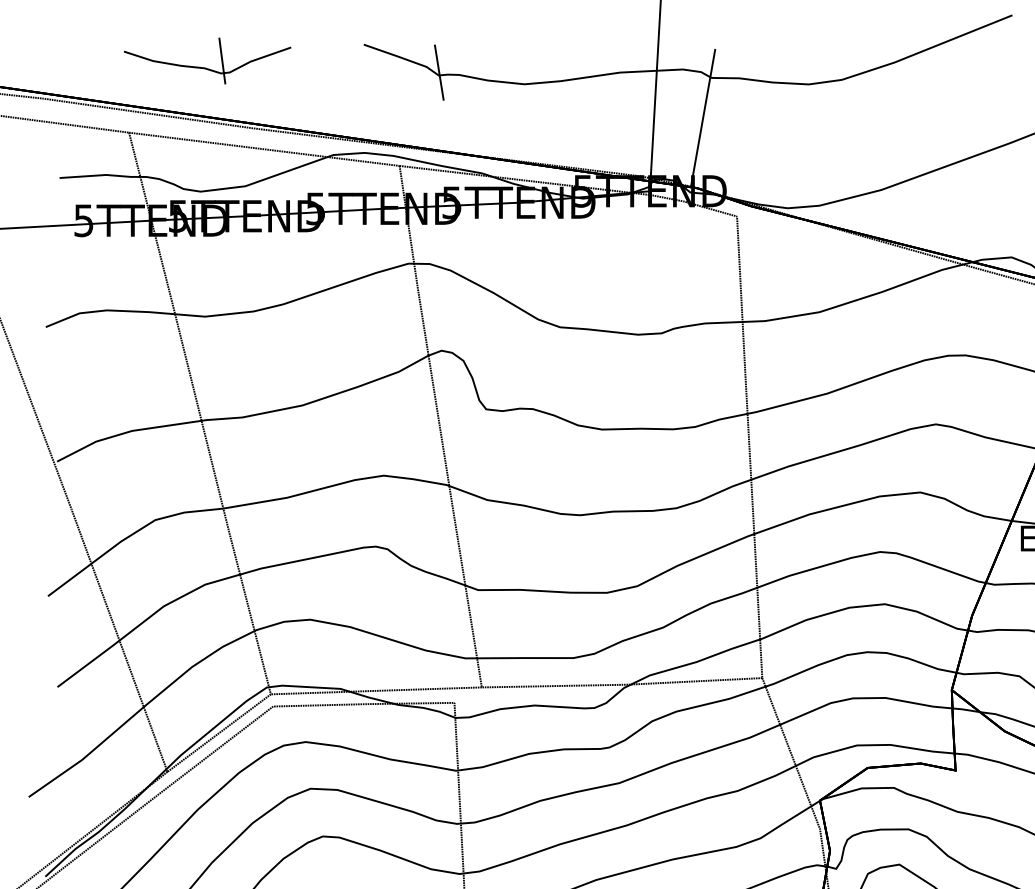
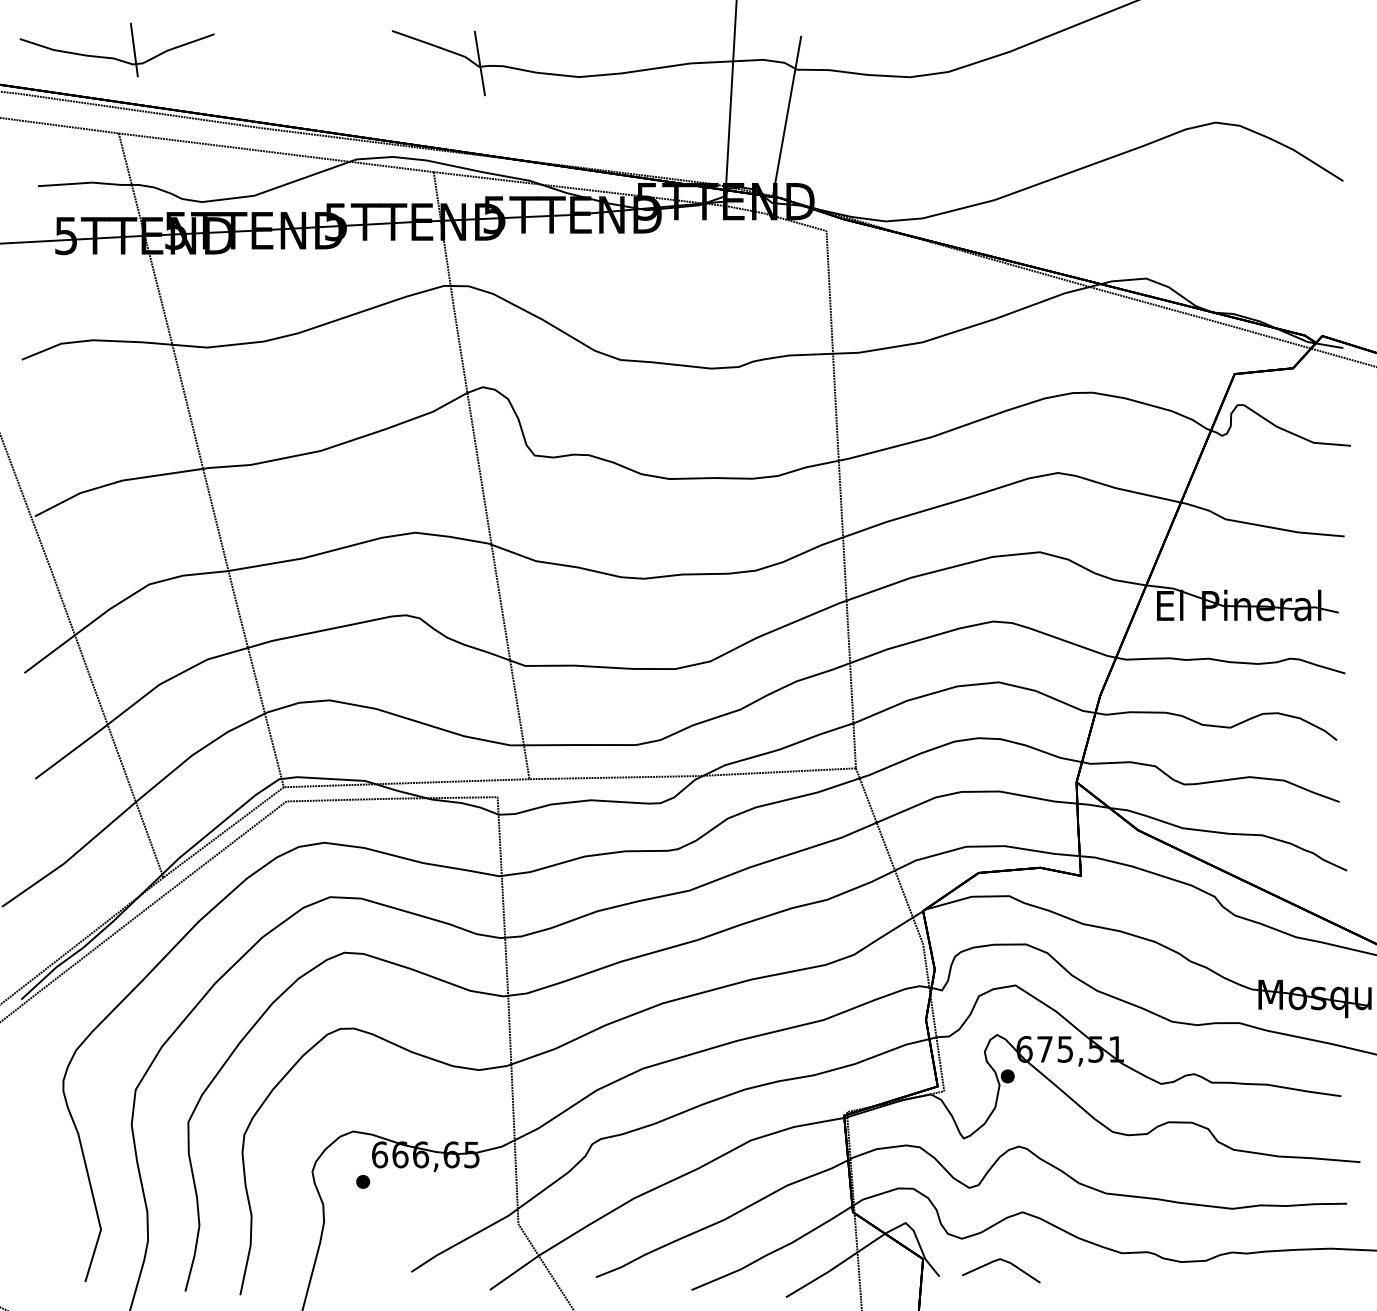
part: (205, 67) -> (114, 57), moved

